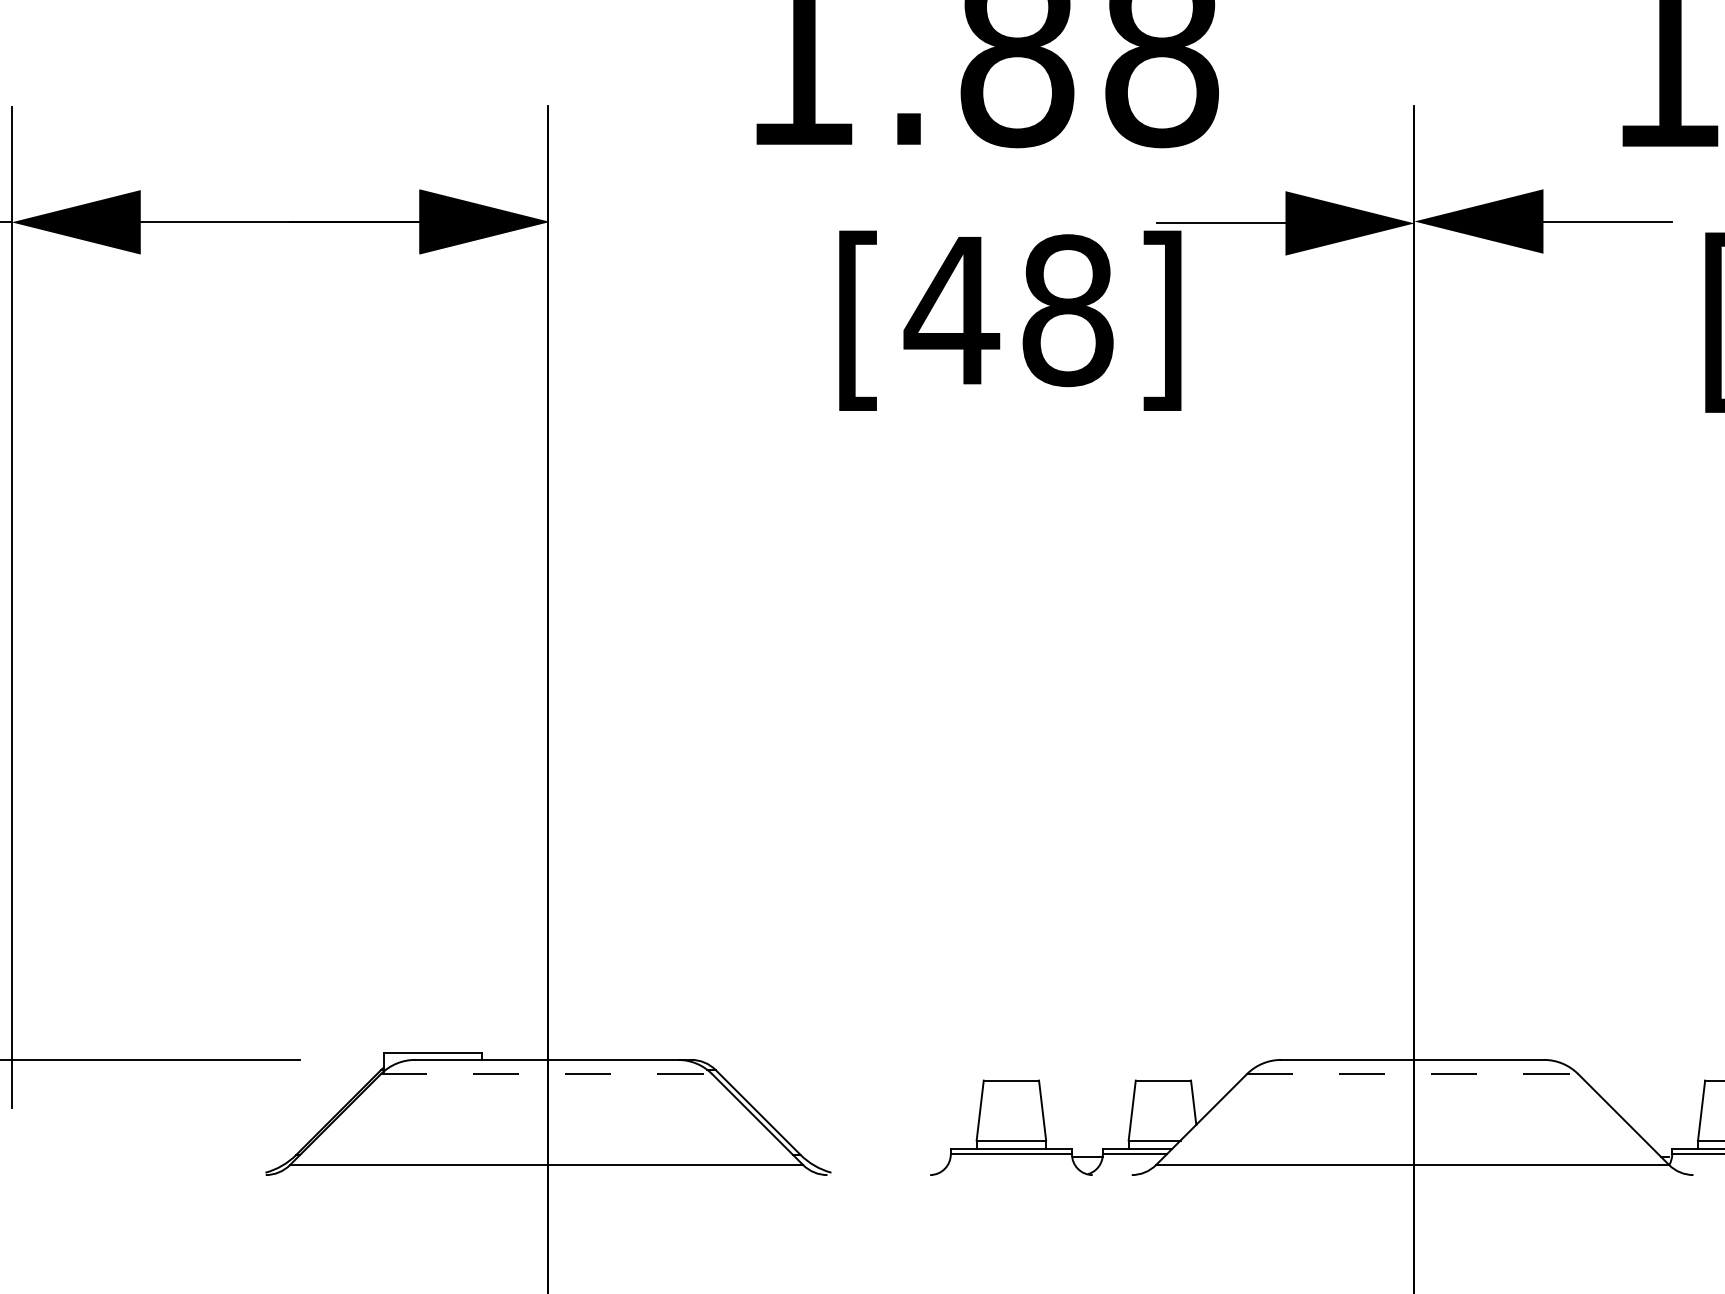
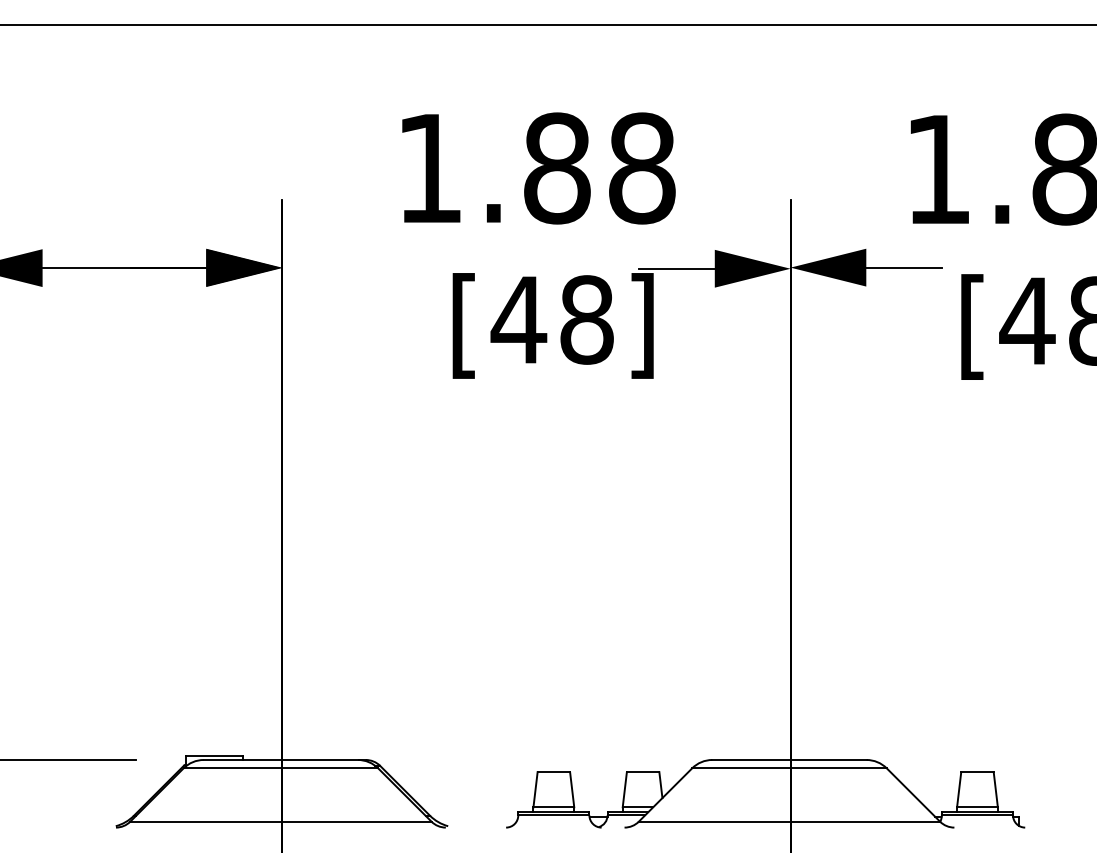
line: (547, 1074) -> (281, 768), dashed -> solid
line: (1412, 1074) -> (789, 768), dashed -> solid

